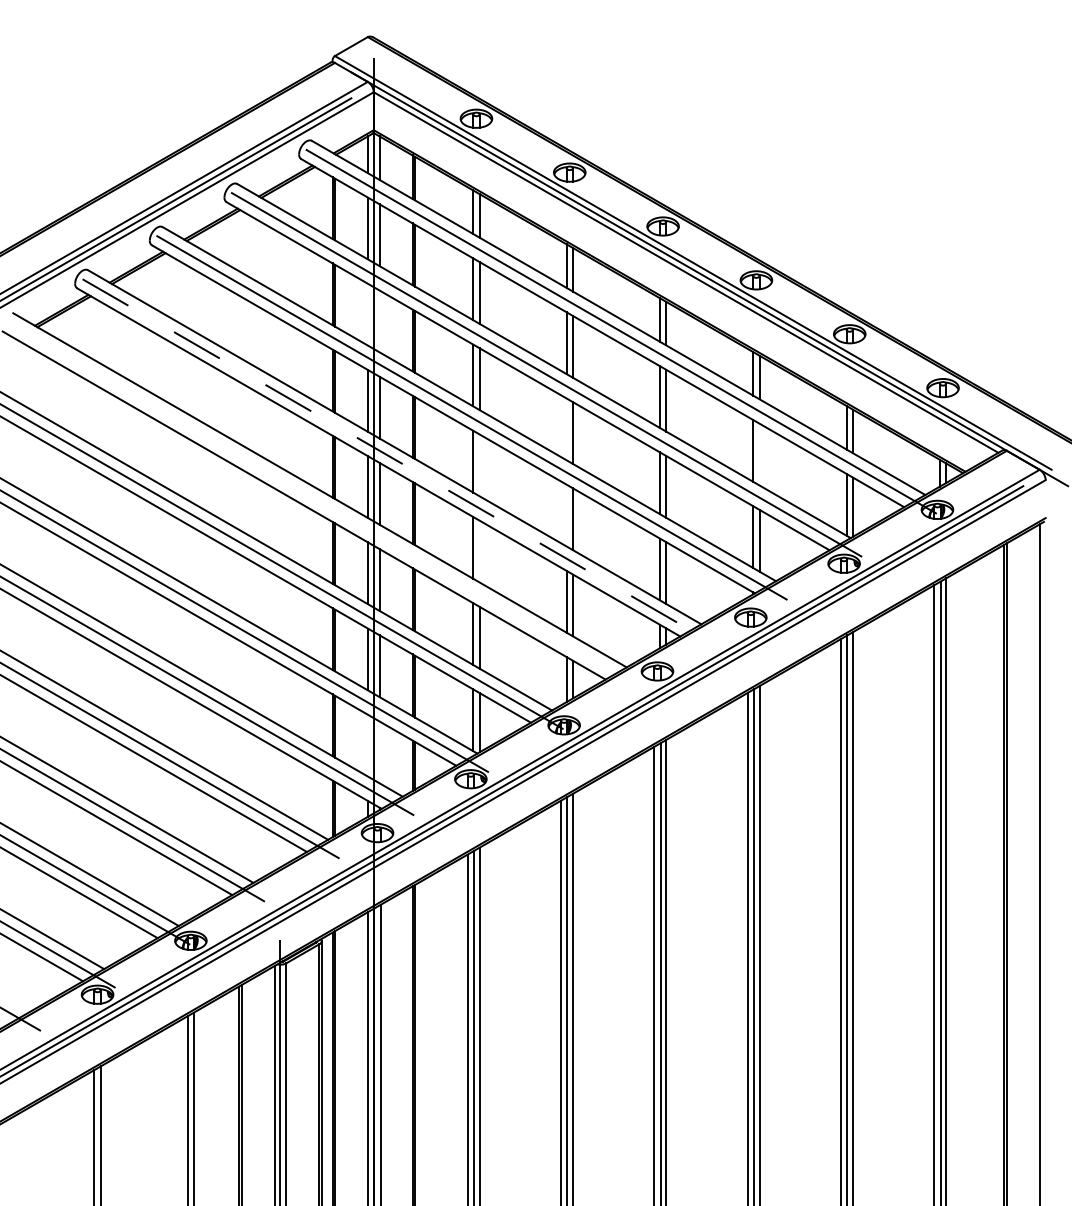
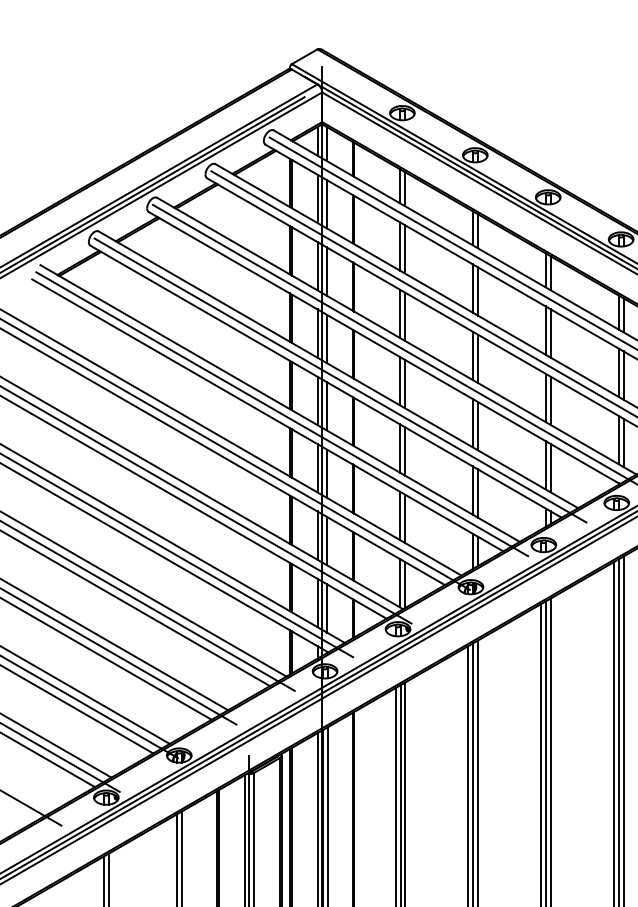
line: (367, 314) -> (317, 266), added
line: (379, 321) -> (326, 271), added
line: (566, 429) -> (472, 355), added
line: (759, 454) -> (623, 375), added
line: (397, 461) -> (340, 380), dashed -> solid
line: (479, 465) -> (404, 384), added
line: (322, 503) -> (282, 413), added
line: (566, 515) -> (472, 423), added
line: (479, 551) -> (404, 451), added
line: (367, 745) -> (317, 602), added
line: (379, 752) -> (326, 608), added

